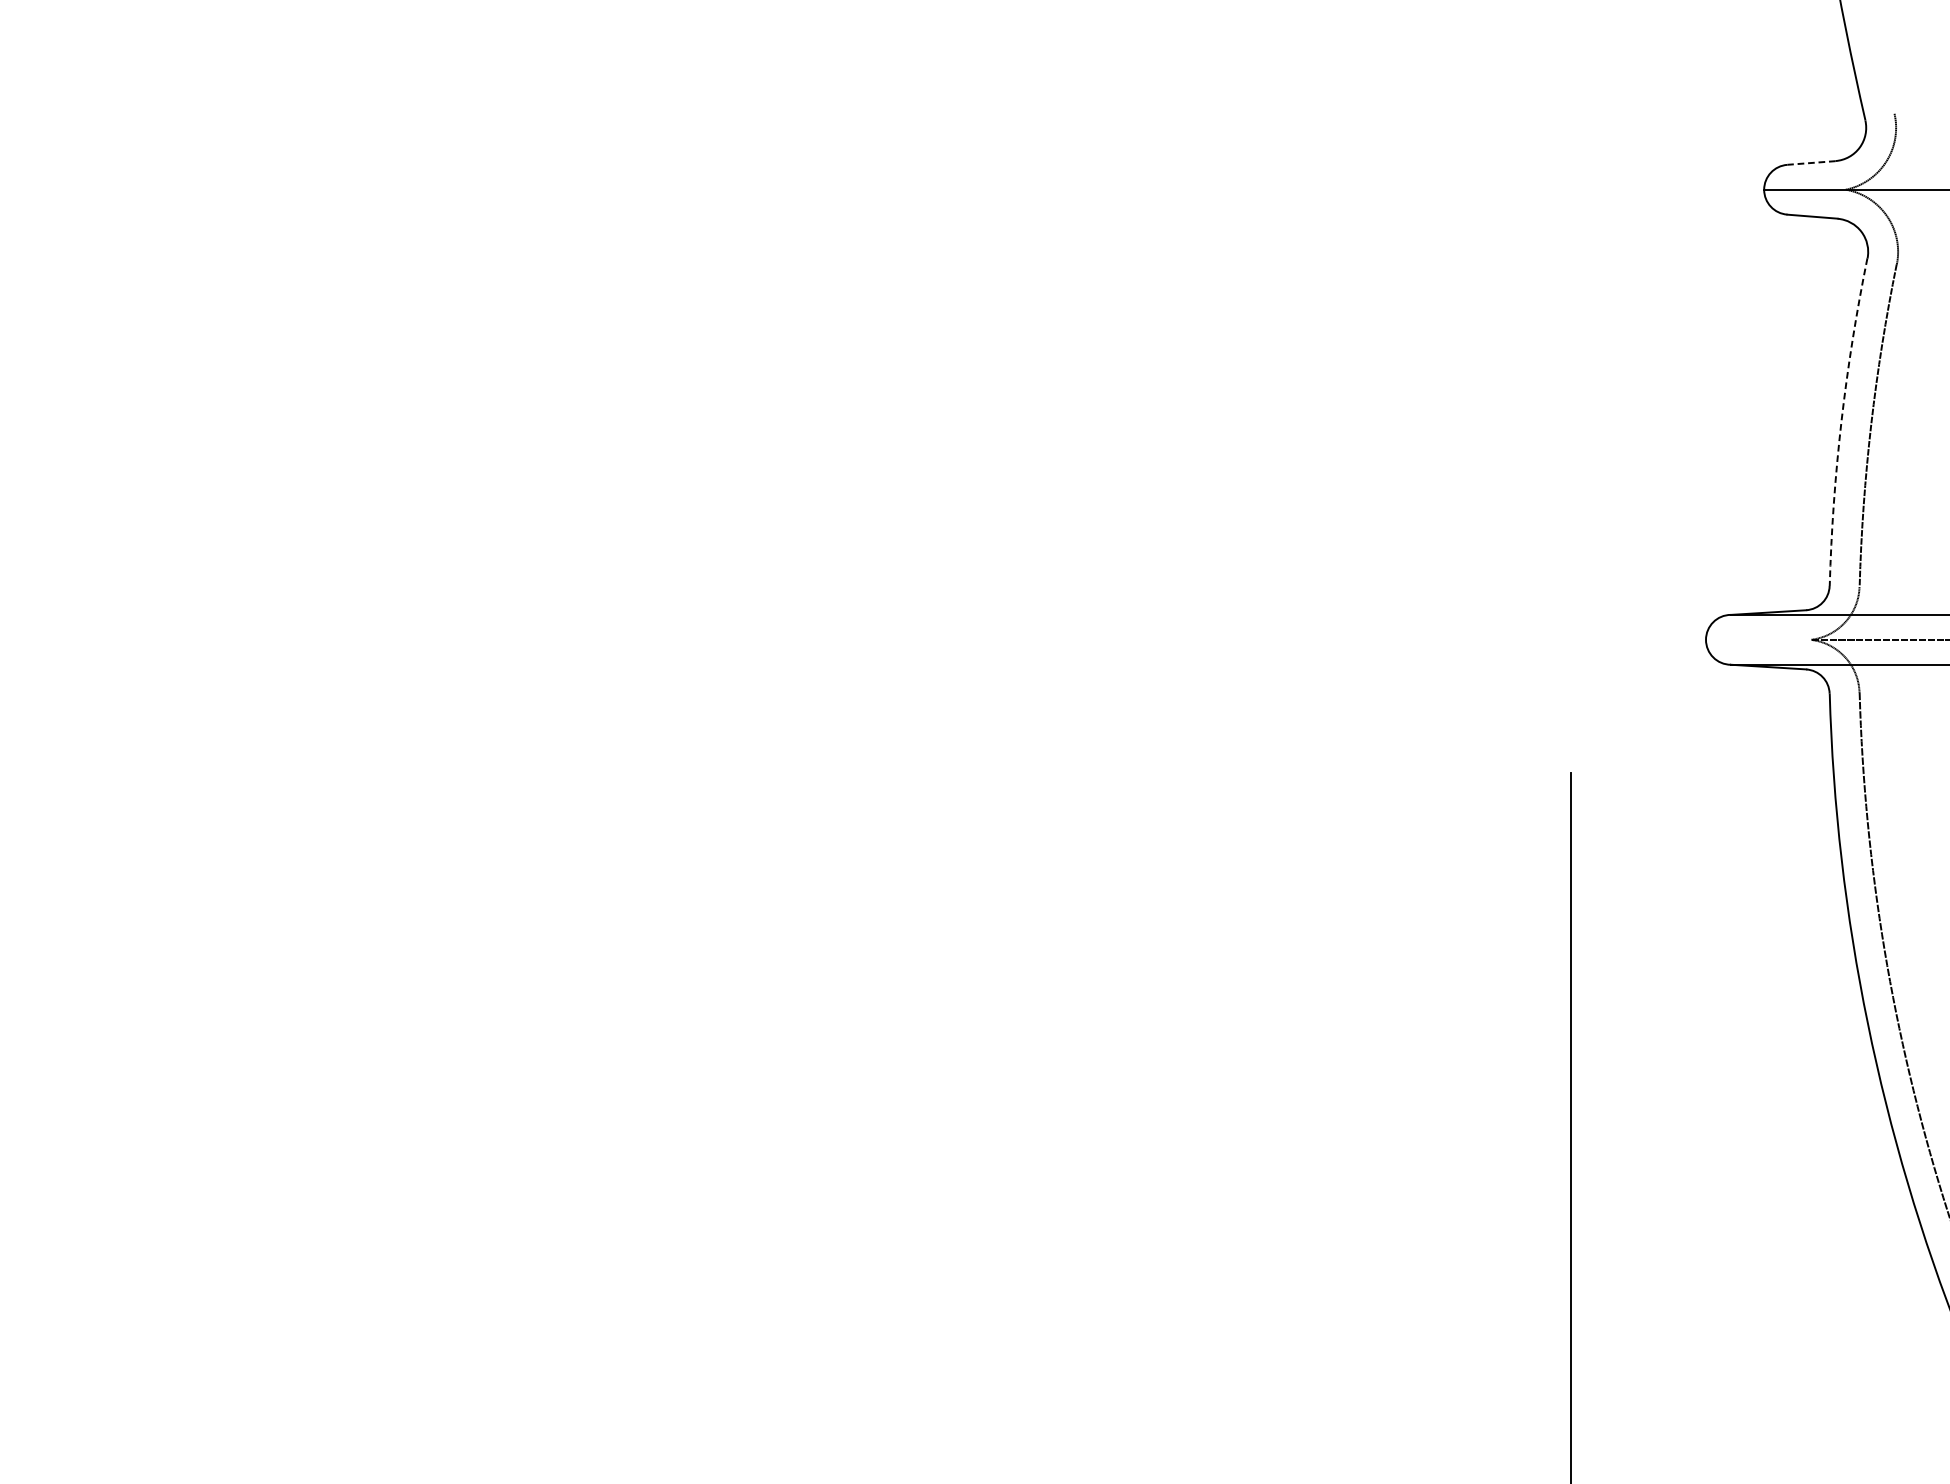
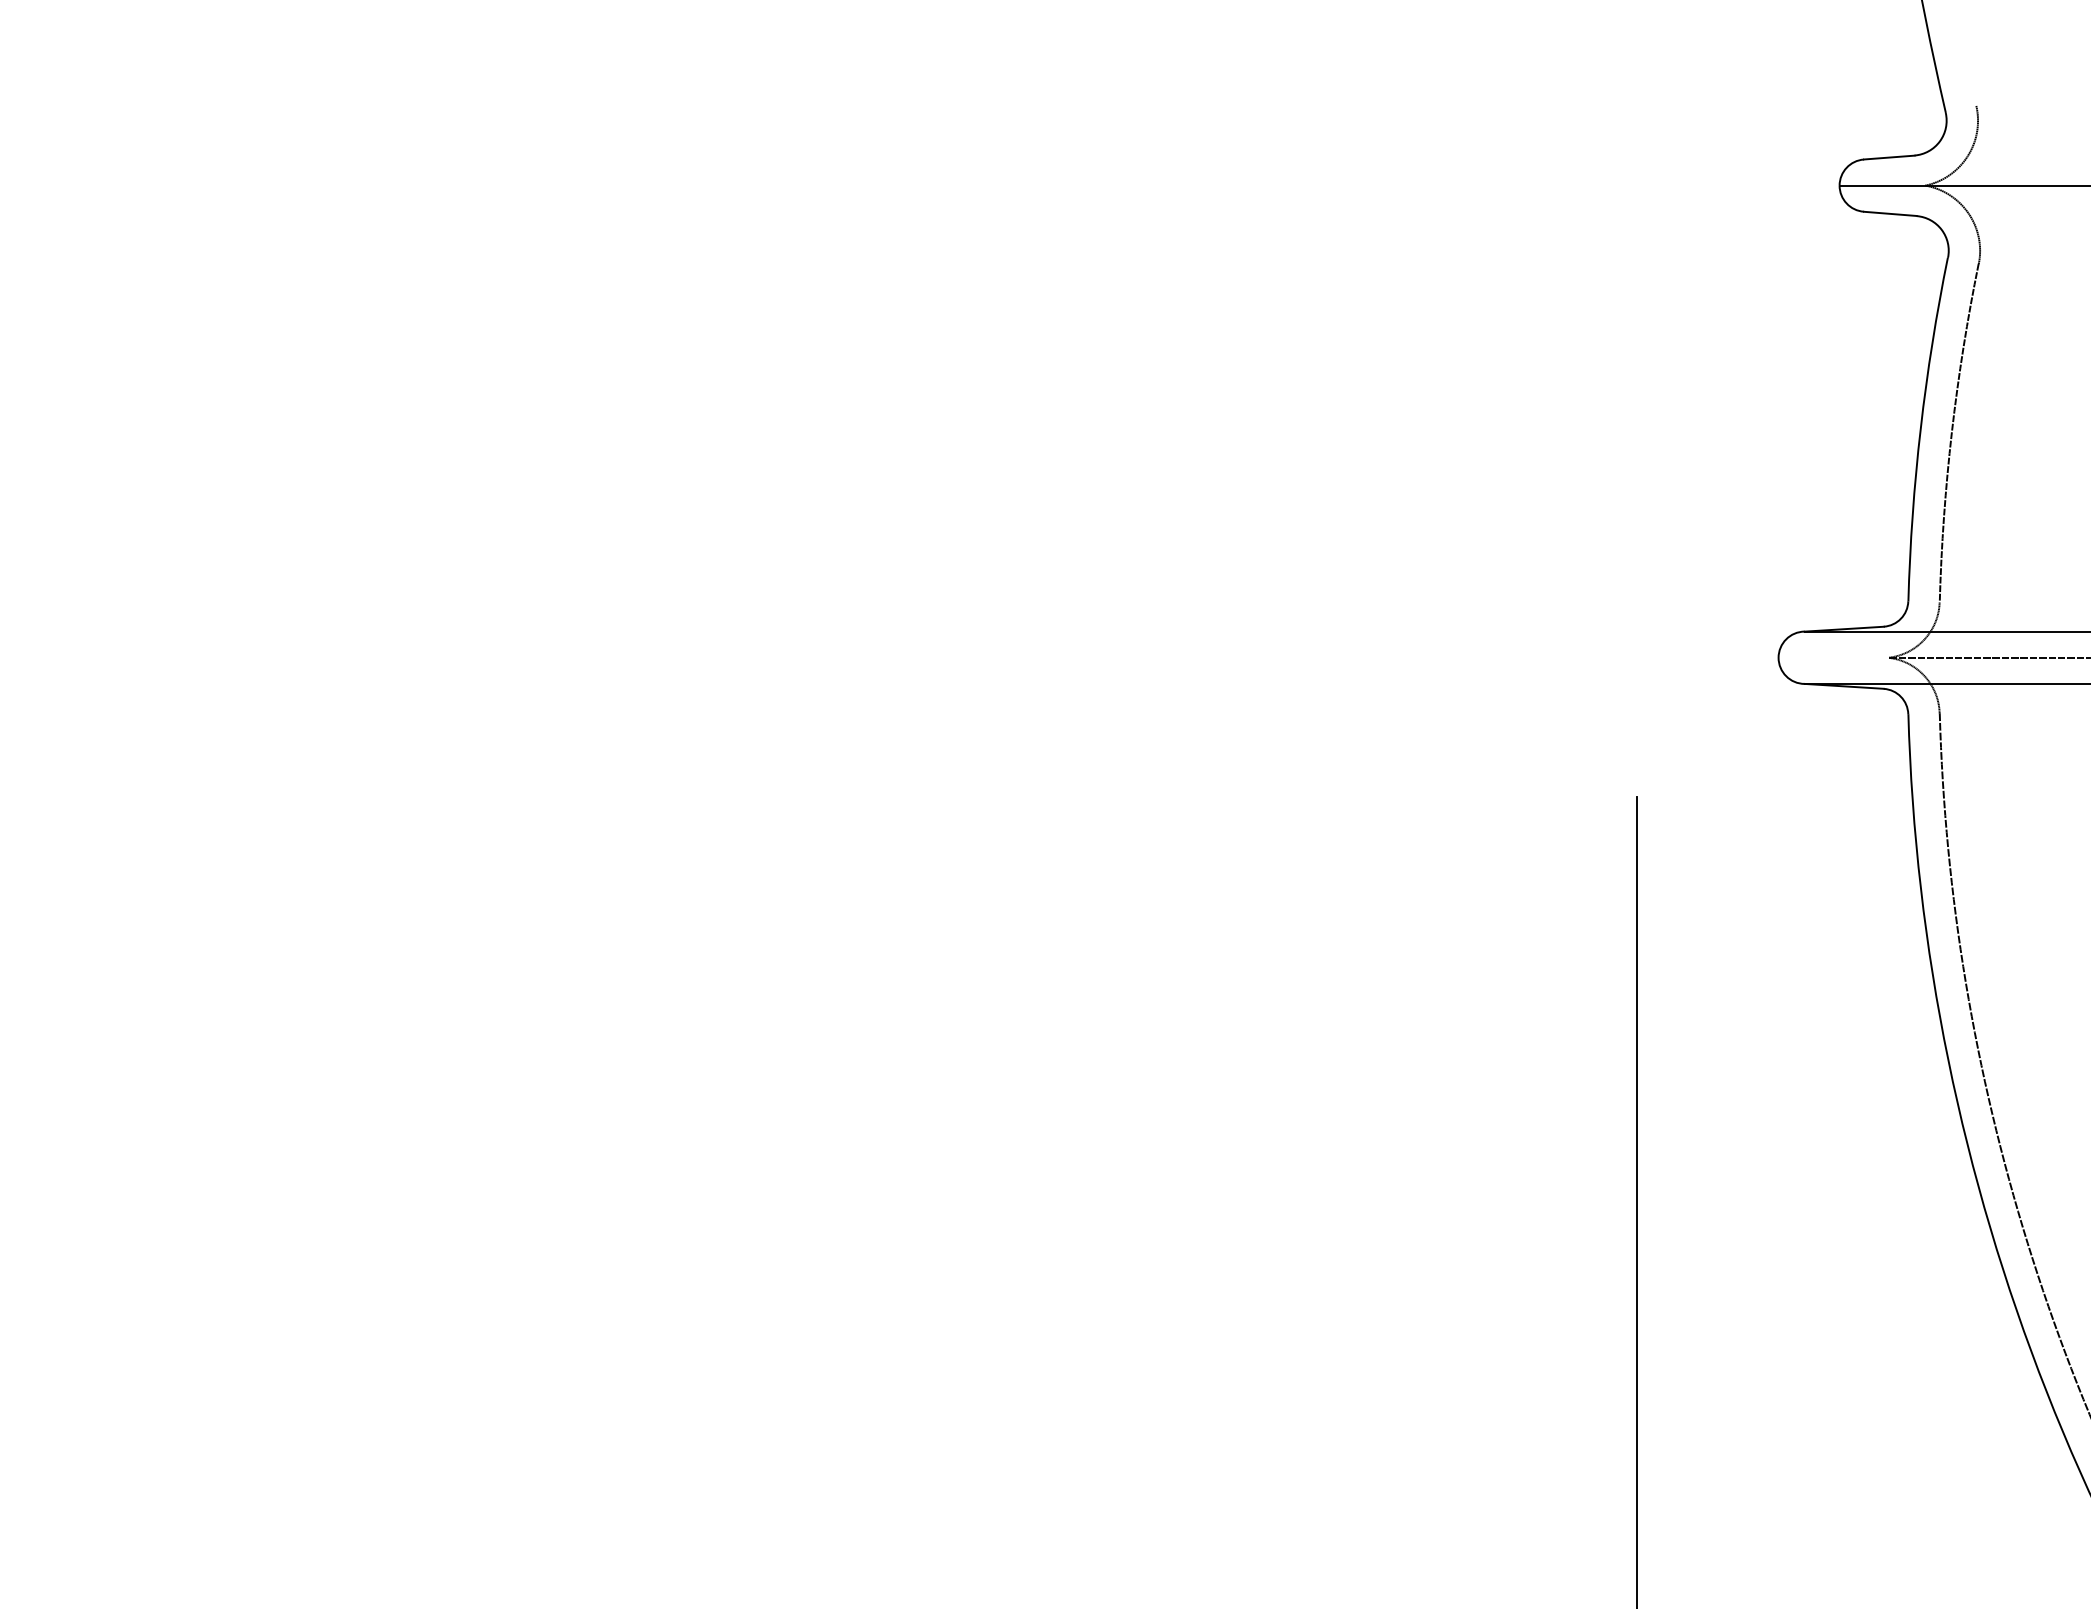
line: (1810, 162) -> (1888, 157), dashed -> solid
arc: (1841, 421) -> (1920, 428), dashed -> solid

